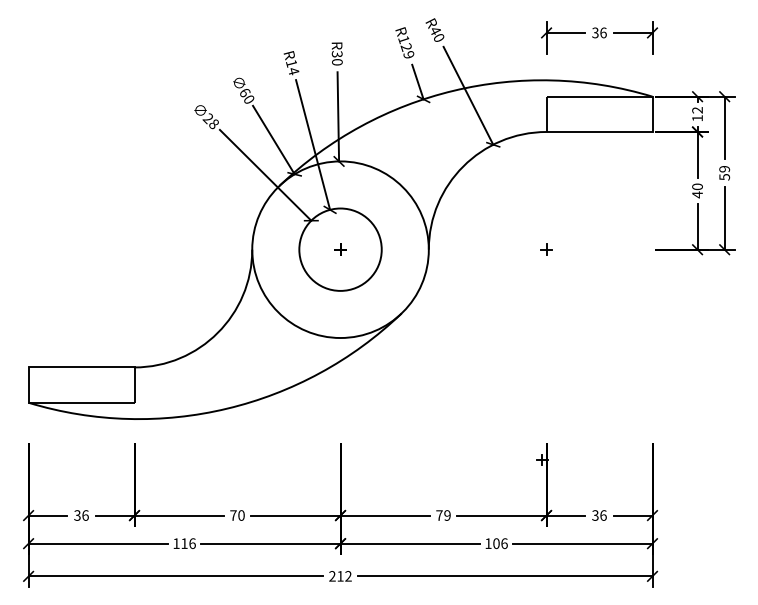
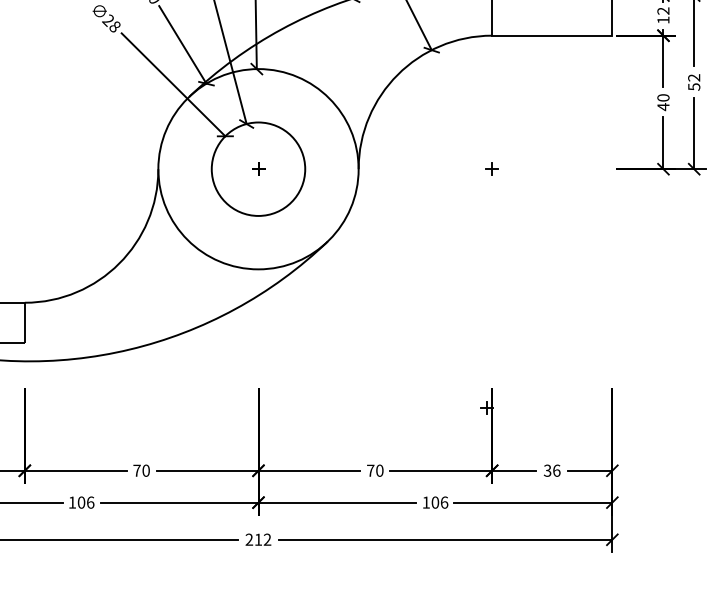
text: (725, 168) -> (695, 77), 59 -> 52
text: (447, 515) -> (379, 470), 79 -> 70
text: (184, 543) -> (81, 502), 116 -> 106

